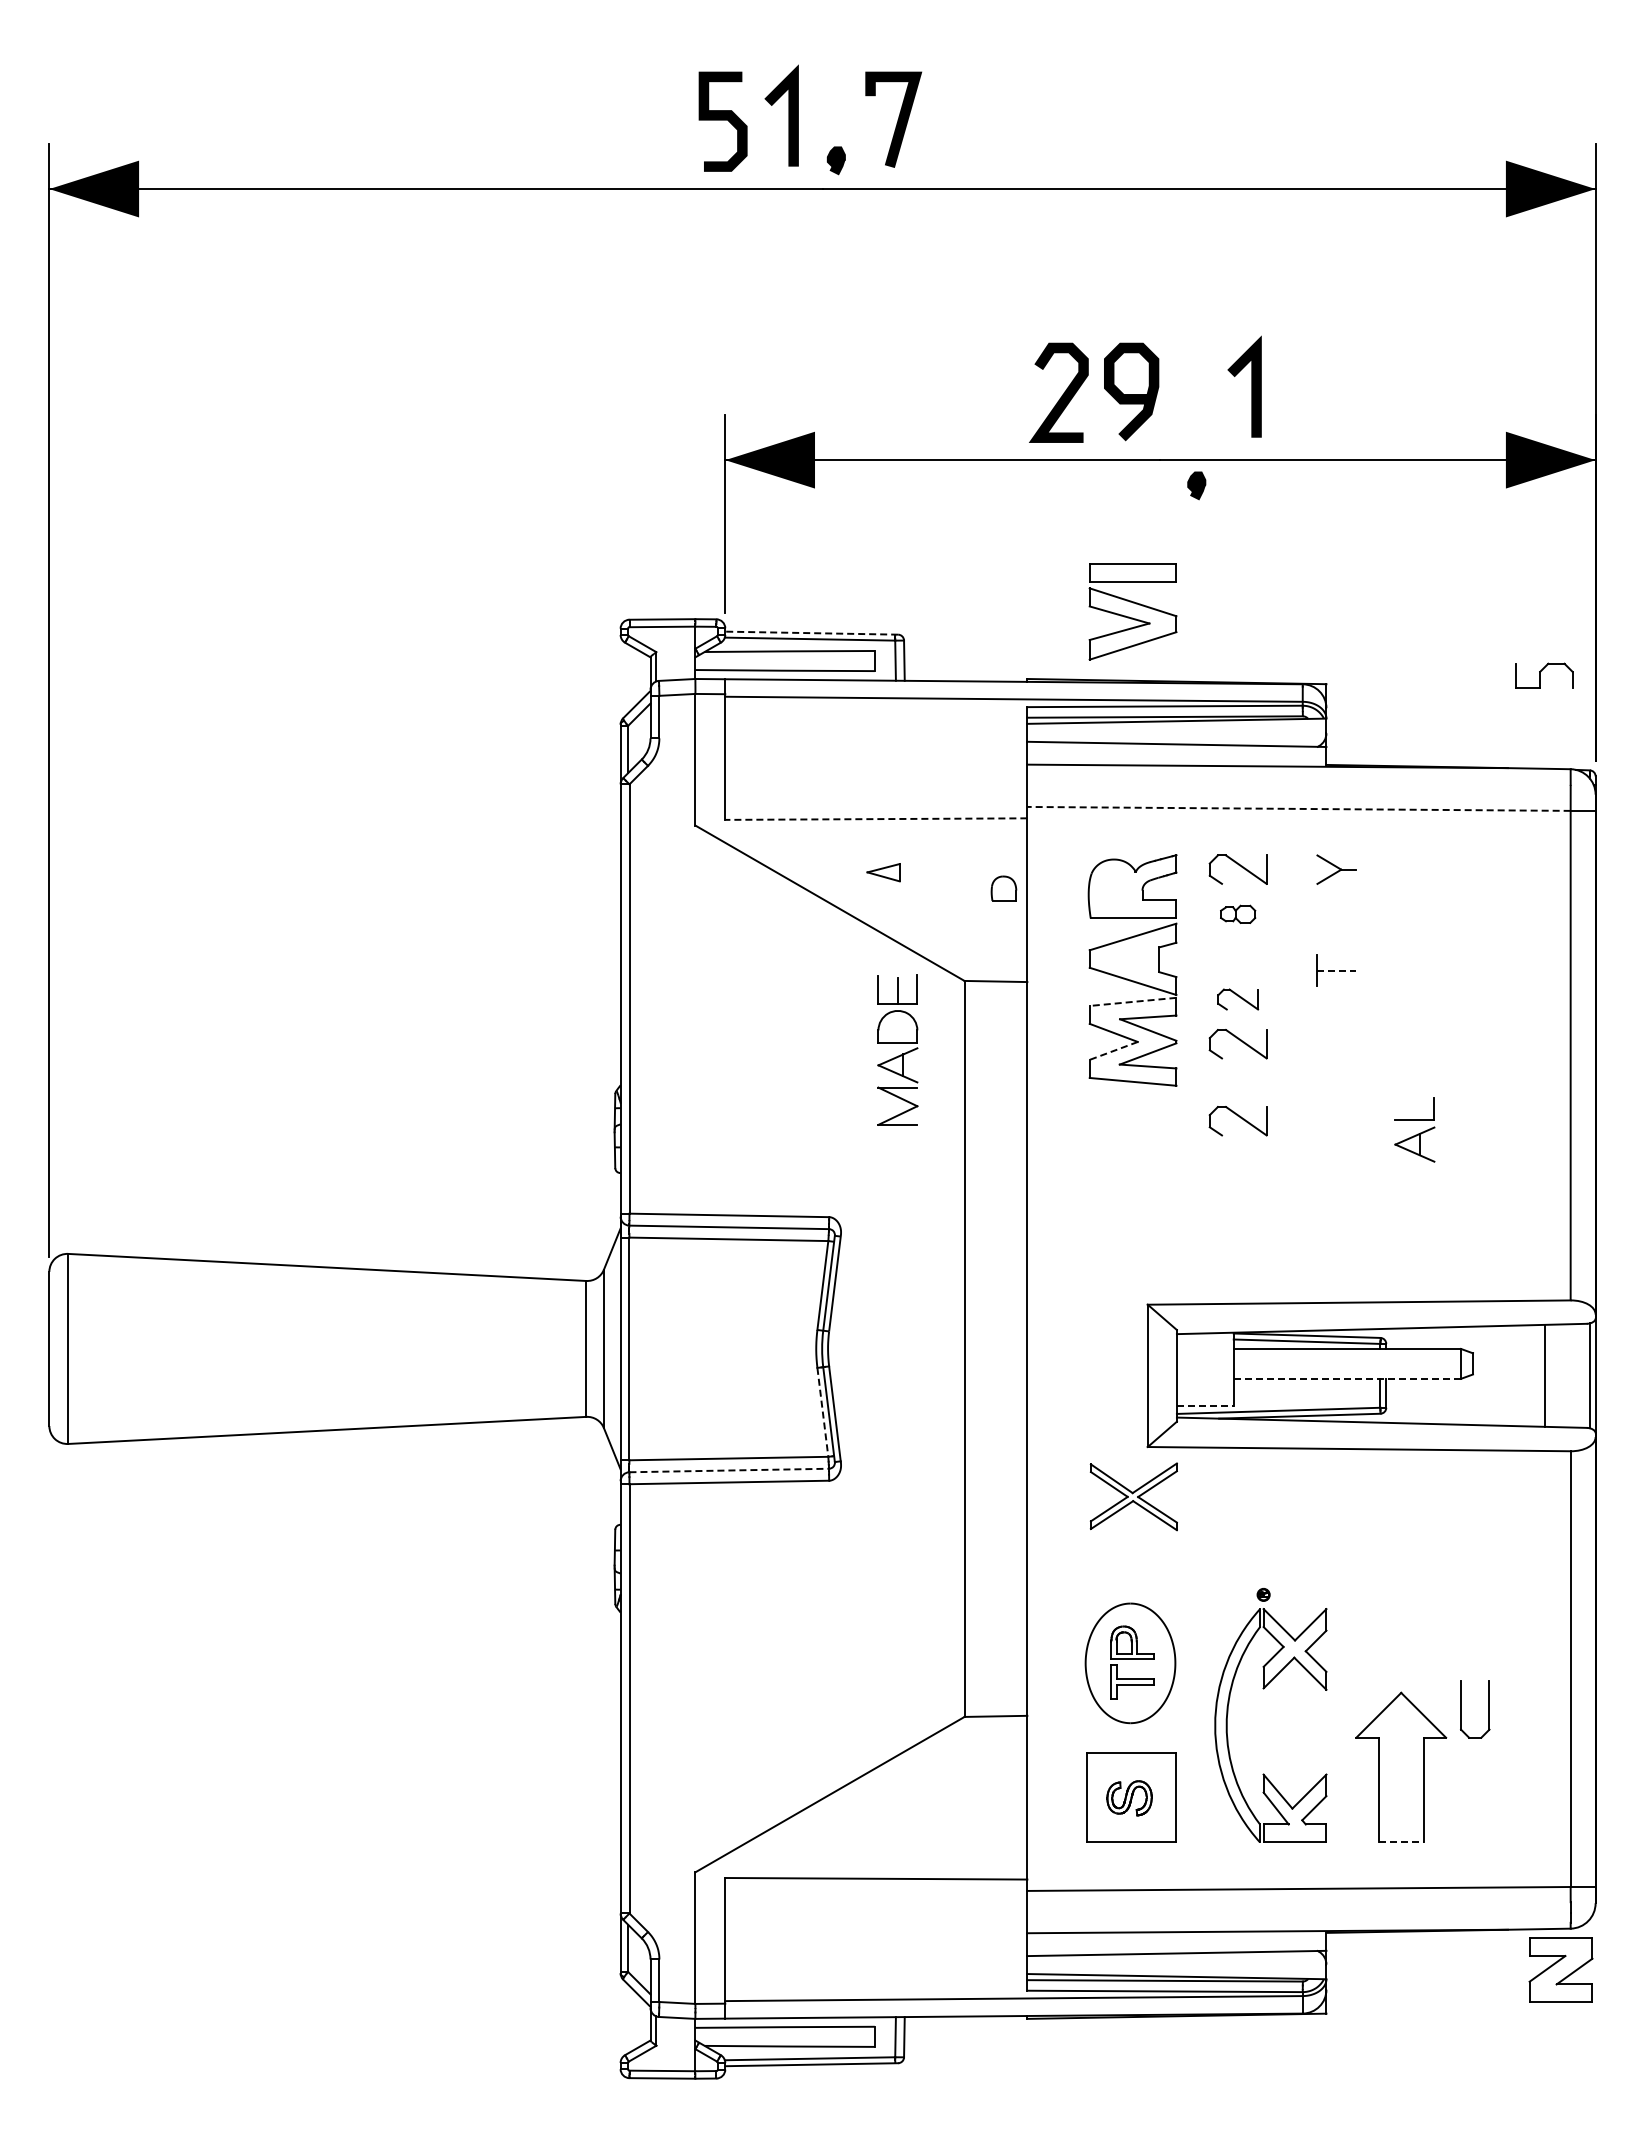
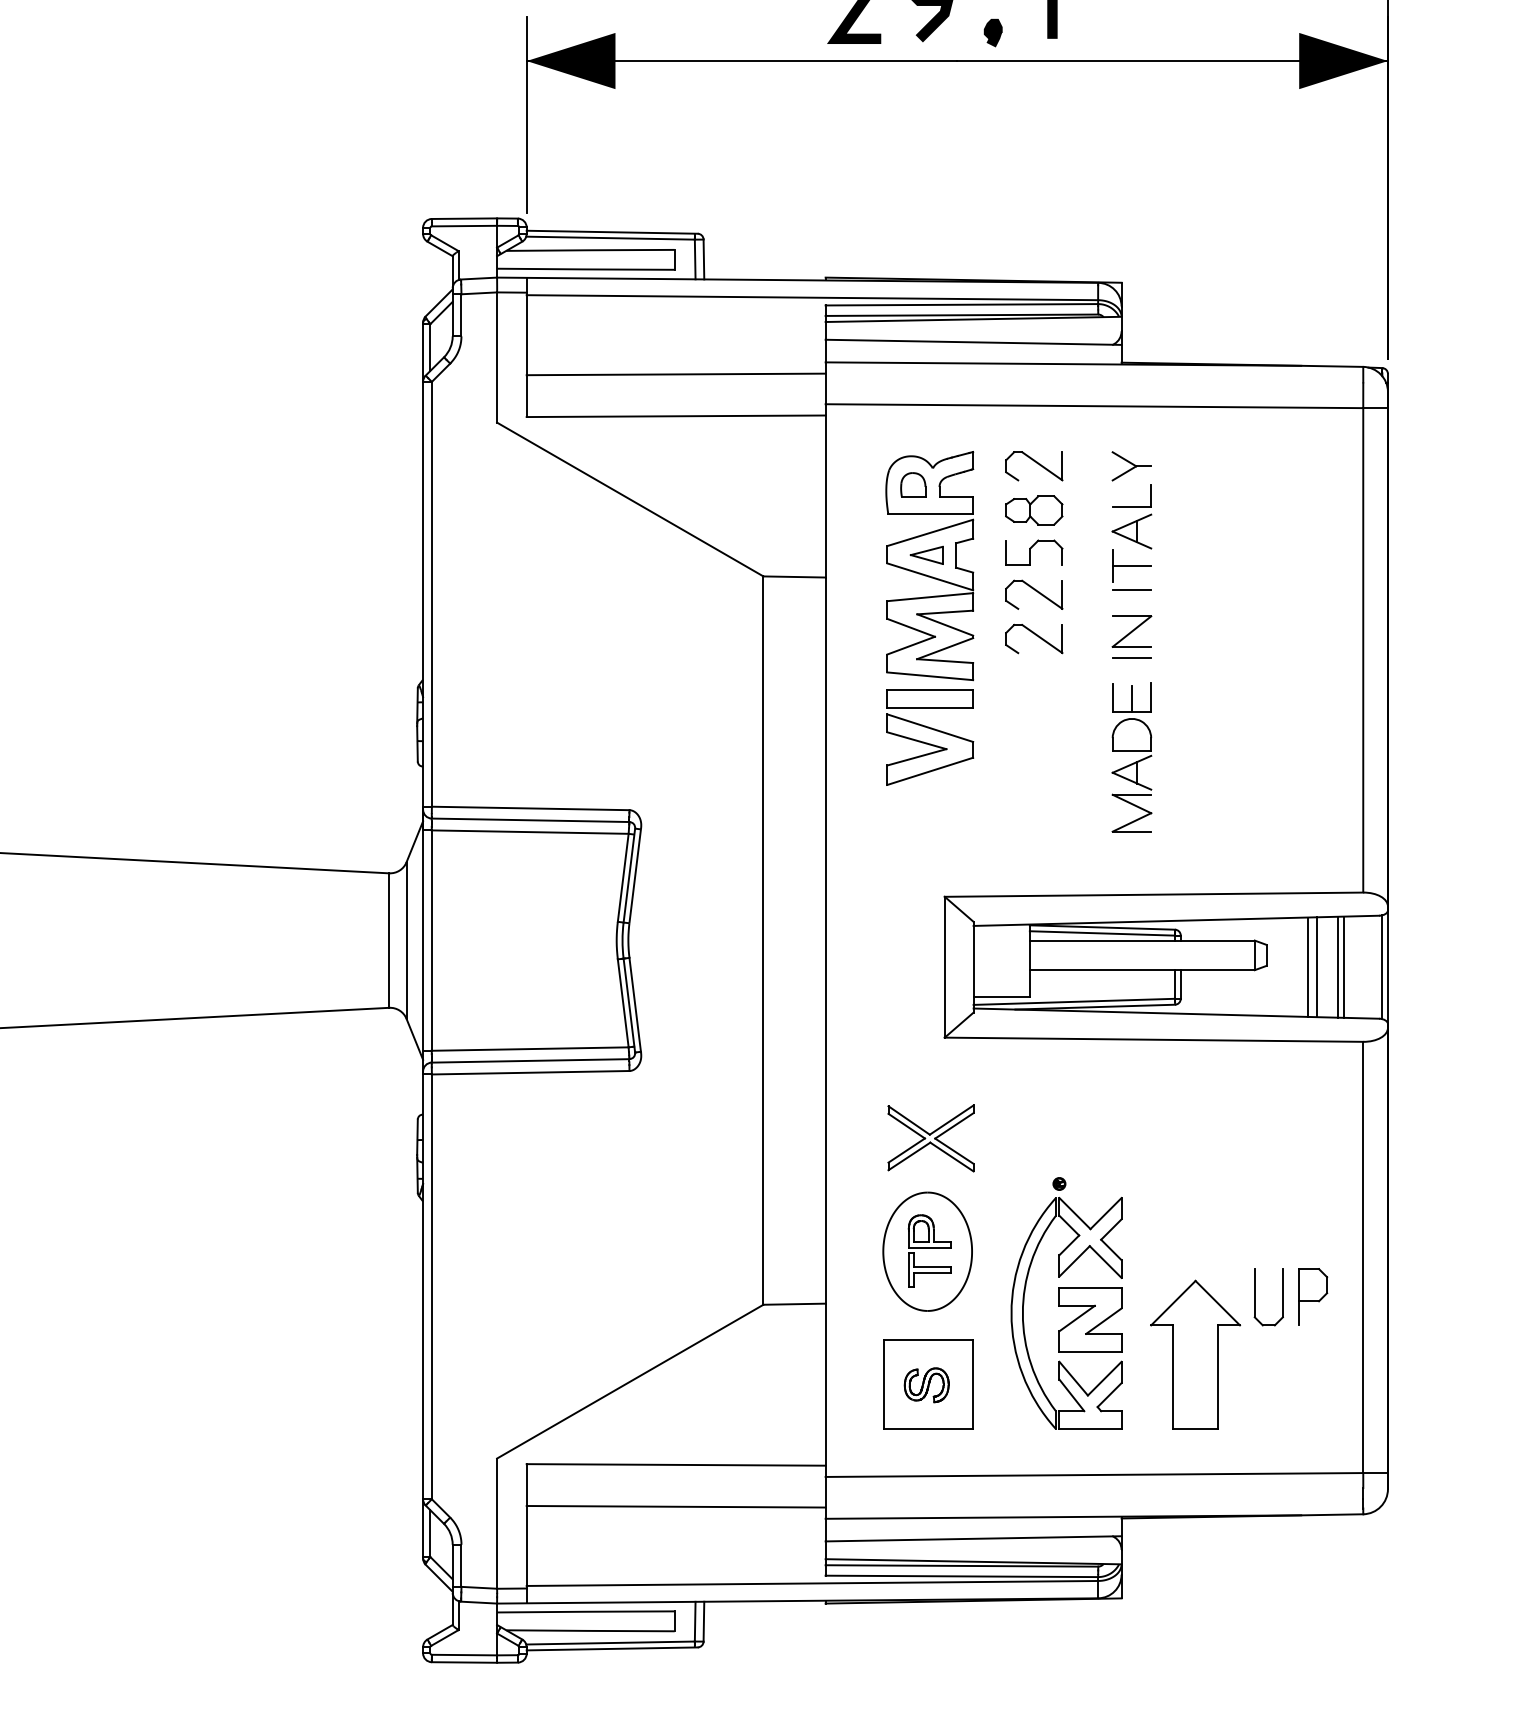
part: (1196, 485) -> (992, 32), moved
part: (1132, 611) -> (929, 737), moved
line: (811, 633) -> (611, 232), dashed -> solid
part: (1544, 675) -> (1034, 552), moved
line: (876, 776) -> (676, 374), added
line: (1299, 808) -> (1094, 405), dashed -> solid
line: (875, 819) -> (675, 416), dashed -> solid
part: (883, 872) -> (926, 555), moved
part: (1003, 888) -> (912, 484), moved
part: (1237, 914) -> (1033, 510), size x1.67
line: (1337, 970) -> (1132, 566), dashed -> solid
line: (1336, 994) -> (1131, 589), added
part: (1237, 999) -> (1033, 594), size x1.43
line: (1133, 1001) -> (930, 596), dashed -> solid
part: (1336, 1036) -> (1131, 631), added
part: (897, 1049) -> (1131, 757), moved
line: (1113, 1050) -> (910, 645), dashed -> solid
line: (1336, 1063) -> (1131, 658), added
part: (1237, 1121) -> (1033, 715), removed
part: (1414, 1129) -> (1131, 516), moved
line: (1514, 1375) -> (1307, 966), added
line: (1523, 1375) -> (1316, 966), added
line: (1550, 1375) -> (1343, 966), added
line: (1347, 1378) -> (1142, 969), dashed -> solid
line: (1205, 1405) -> (1001, 996), dashed -> solid
line: (822, 1412) -> (622, 1003), dashed -> solid
line: (729, 1470) -> (530, 1060), dashed -> solid
part: (1133, 1496) -> (930, 1138), moved
part: (1520, 1709) -> (1313, 1297), added
line: (1401, 1842) -> (1195, 1429), dashed -> solid
line: (876, 1920) -> (676, 1506), added
part: (1560, 1969) -> (1089, 1319), moved

